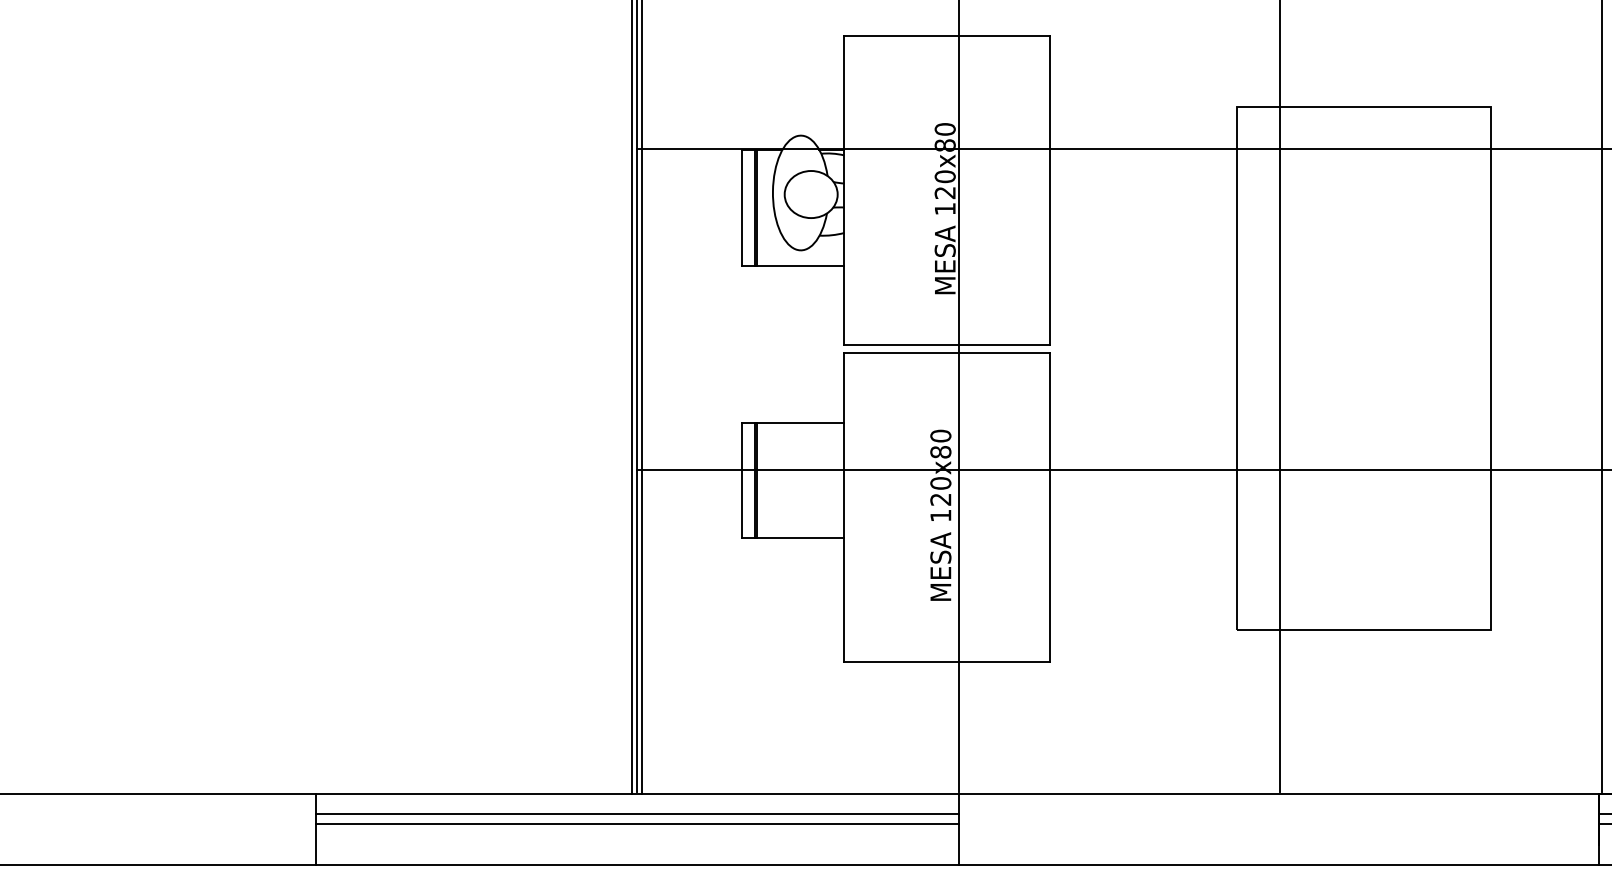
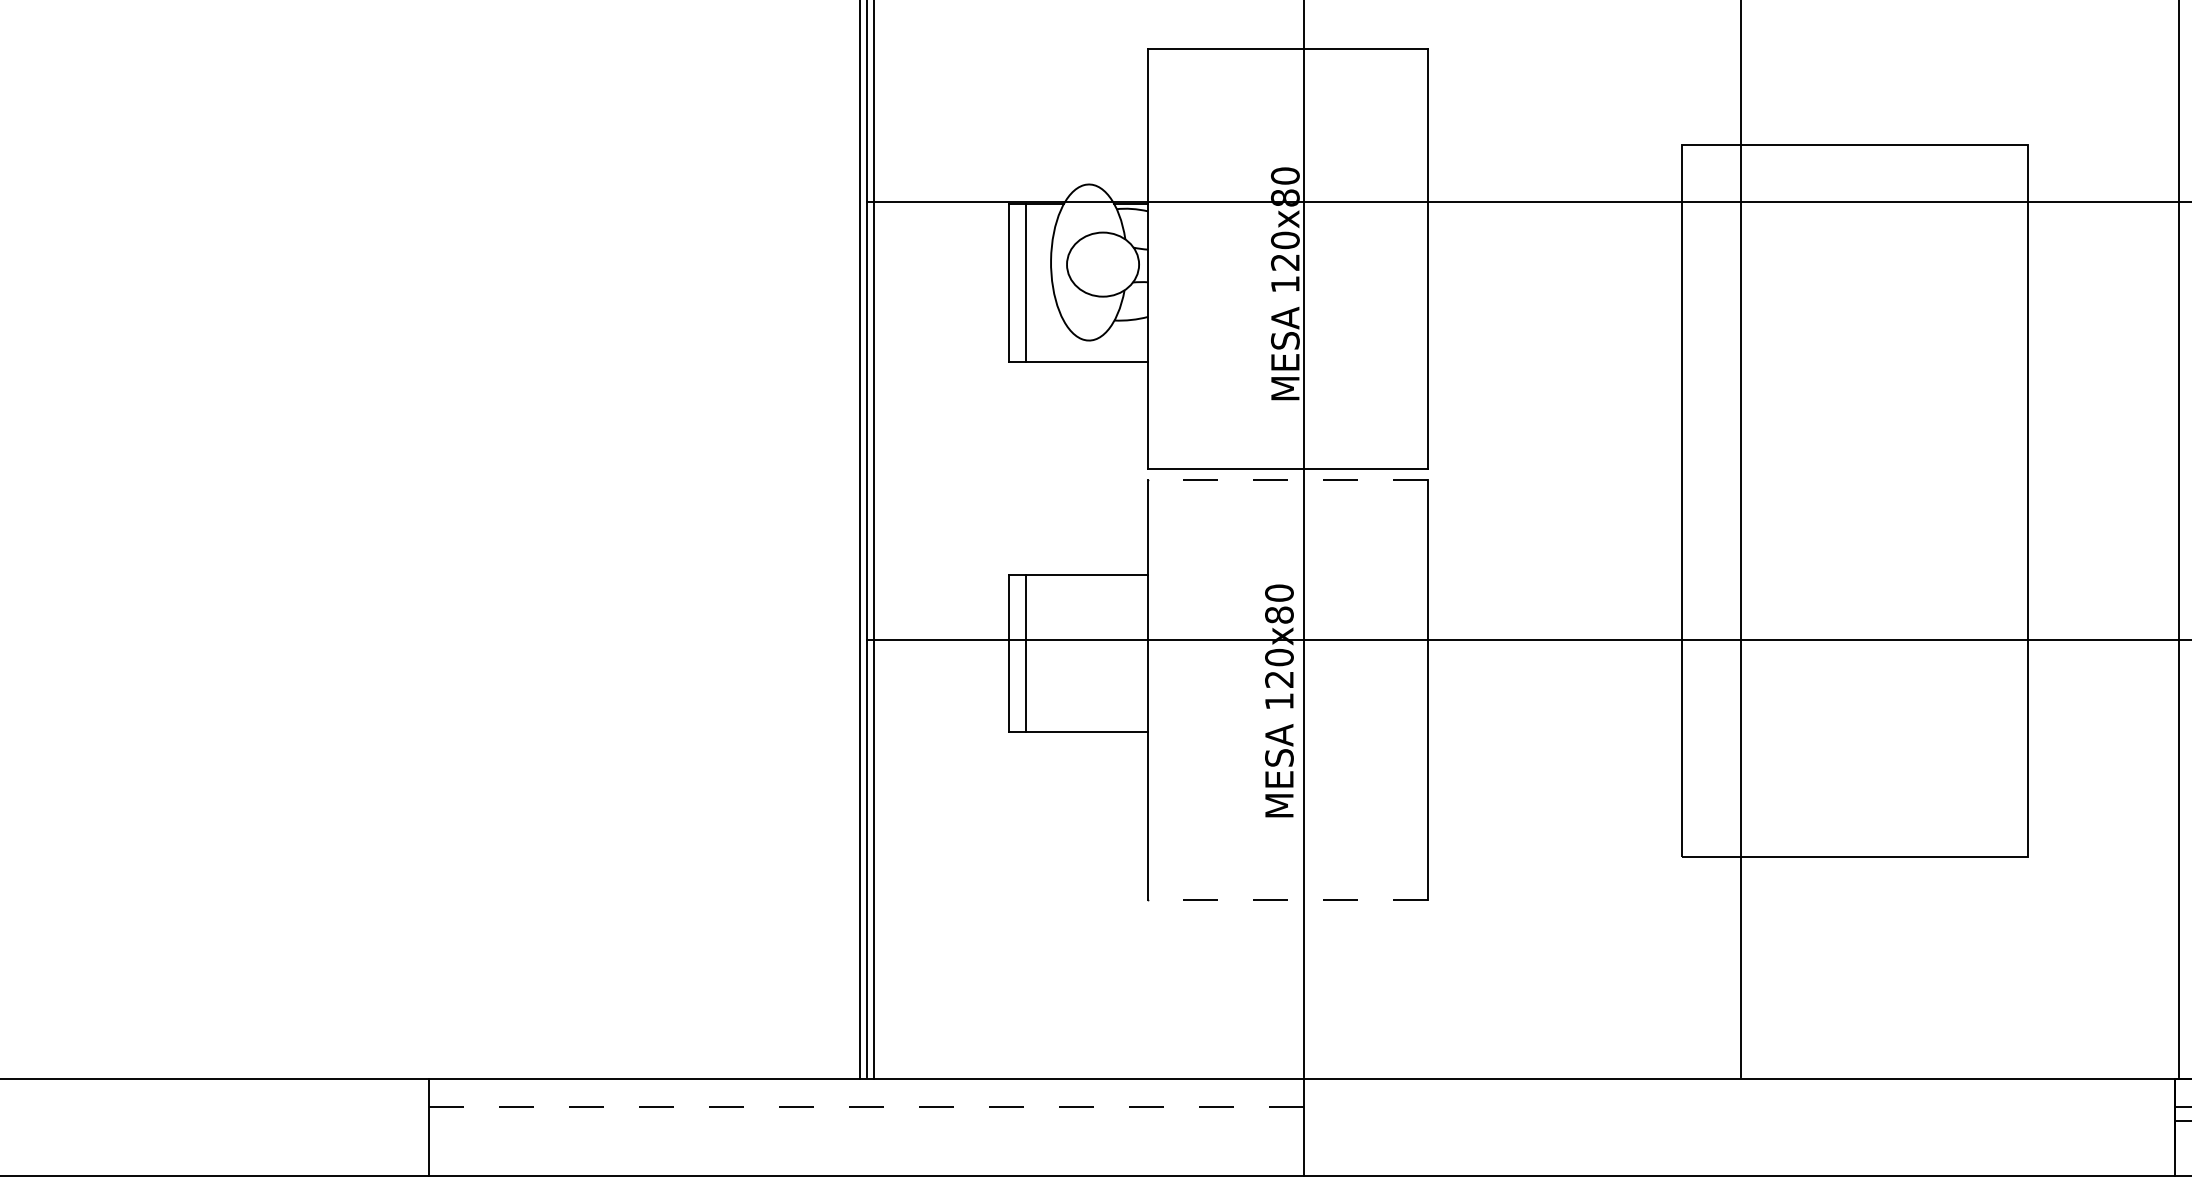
line: (757, 207) -> (1029, 282), removed
line: (947, 352) -> (1288, 479), solid -> dashed
line: (757, 480) -> (1029, 653), removed
line: (947, 661) -> (1288, 899), solid -> dashed
line: (637, 814) -> (866, 1107), solid -> dashed
line: (637, 824) -> (866, 1121), removed

